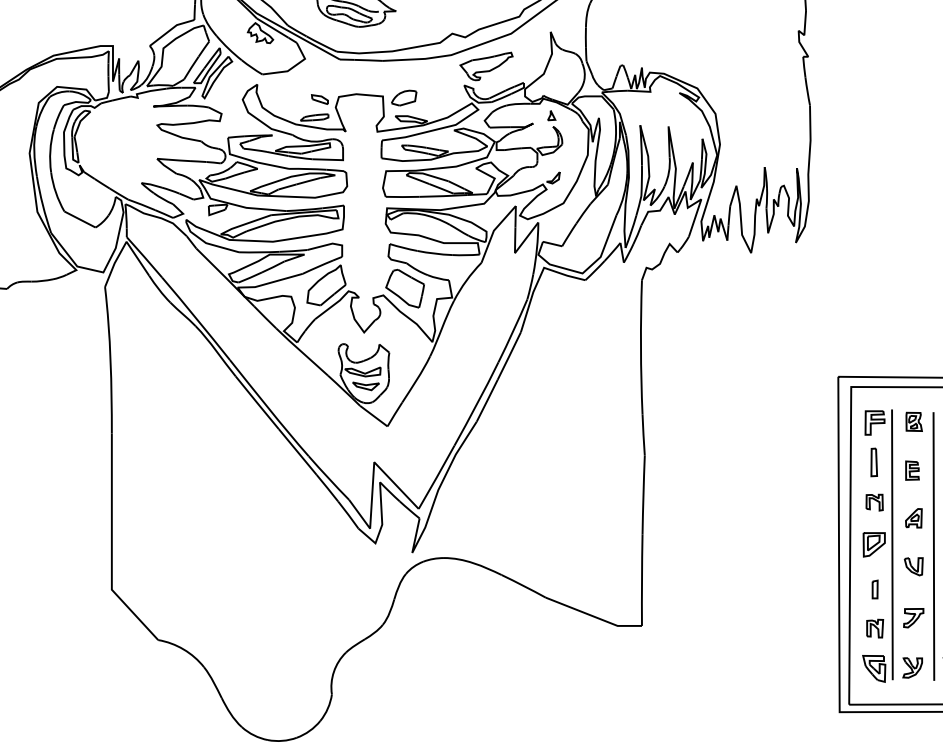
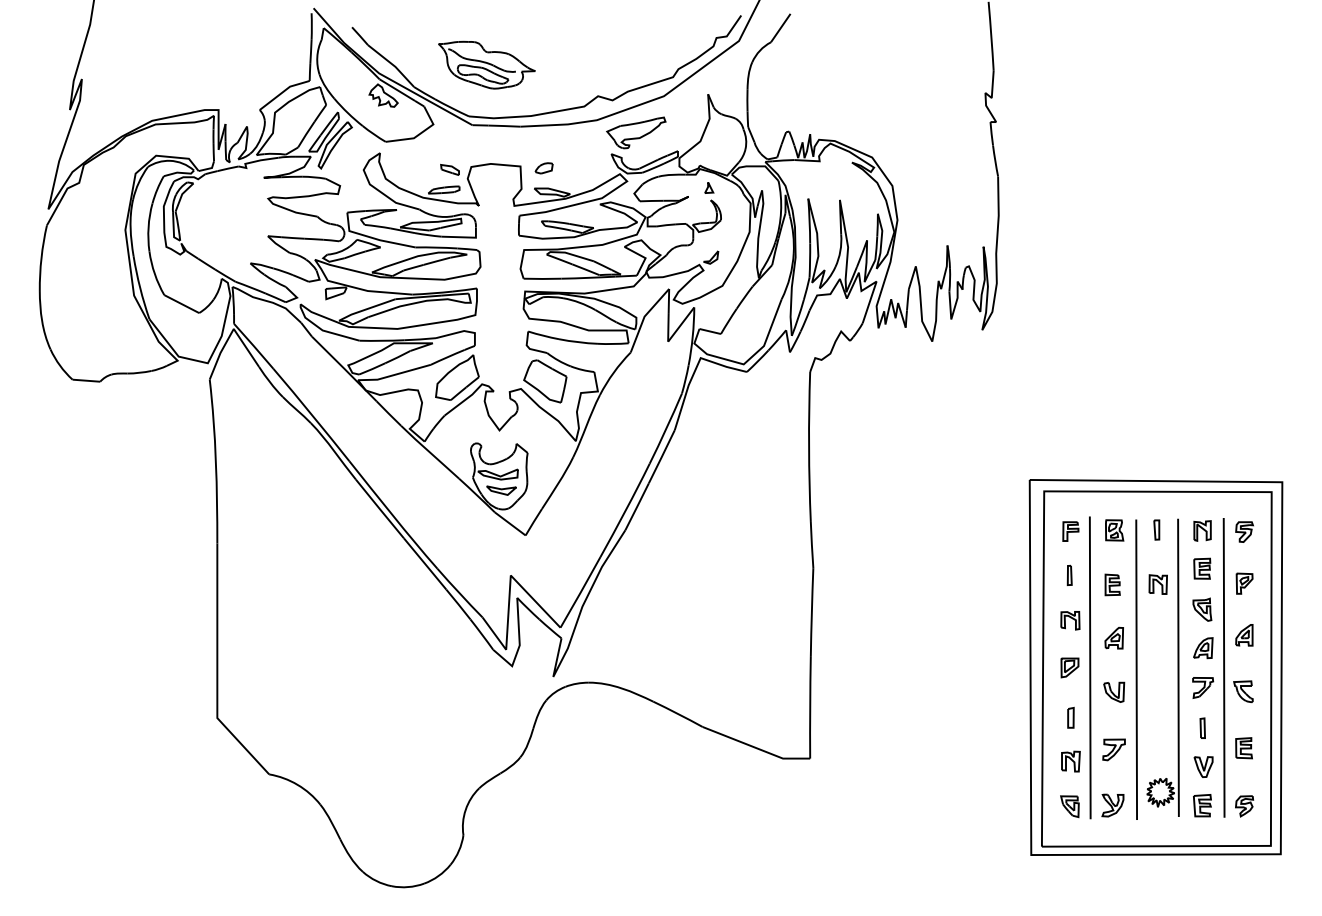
part: (403, 98) -> (543, 168), size x0.62
part: (874, 422) -> (1070, 531), size x0.71
part: (873, 461) -> (1069, 574), size x0.62
part: (873, 544) -> (1069, 667), size x0.71
part: (873, 668) -> (1069, 806), size x0.71

